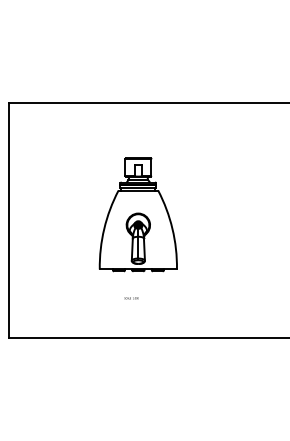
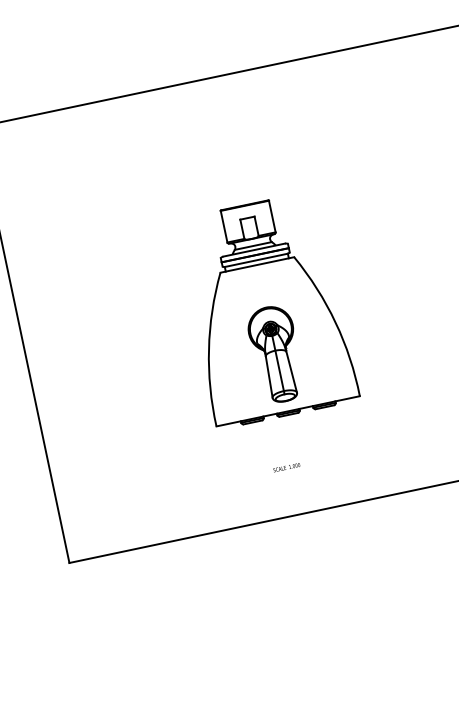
part: (137, 214) -> (265, 309), moved
text: (131, 298) -> (286, 467), moved

